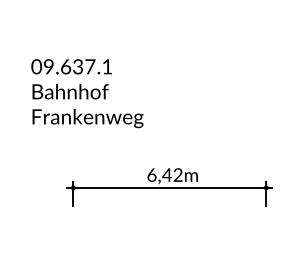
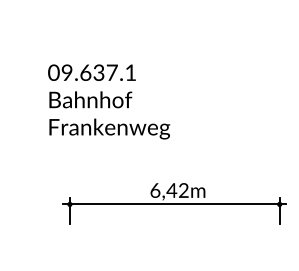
text: (87, 93) -> (109, 101), moved

